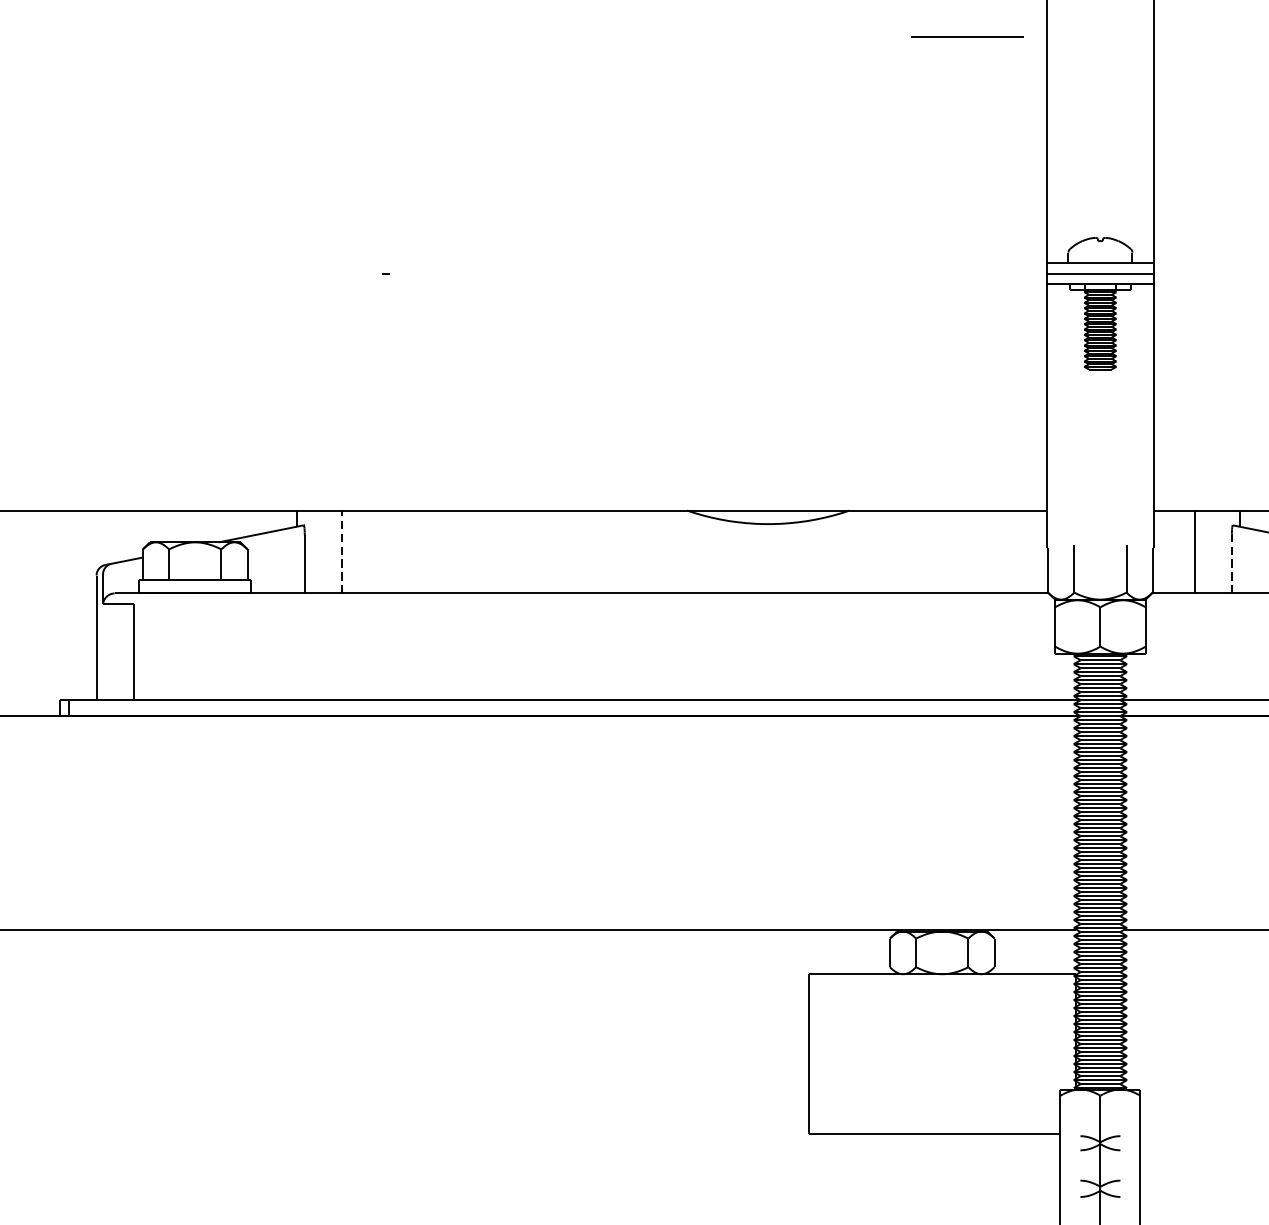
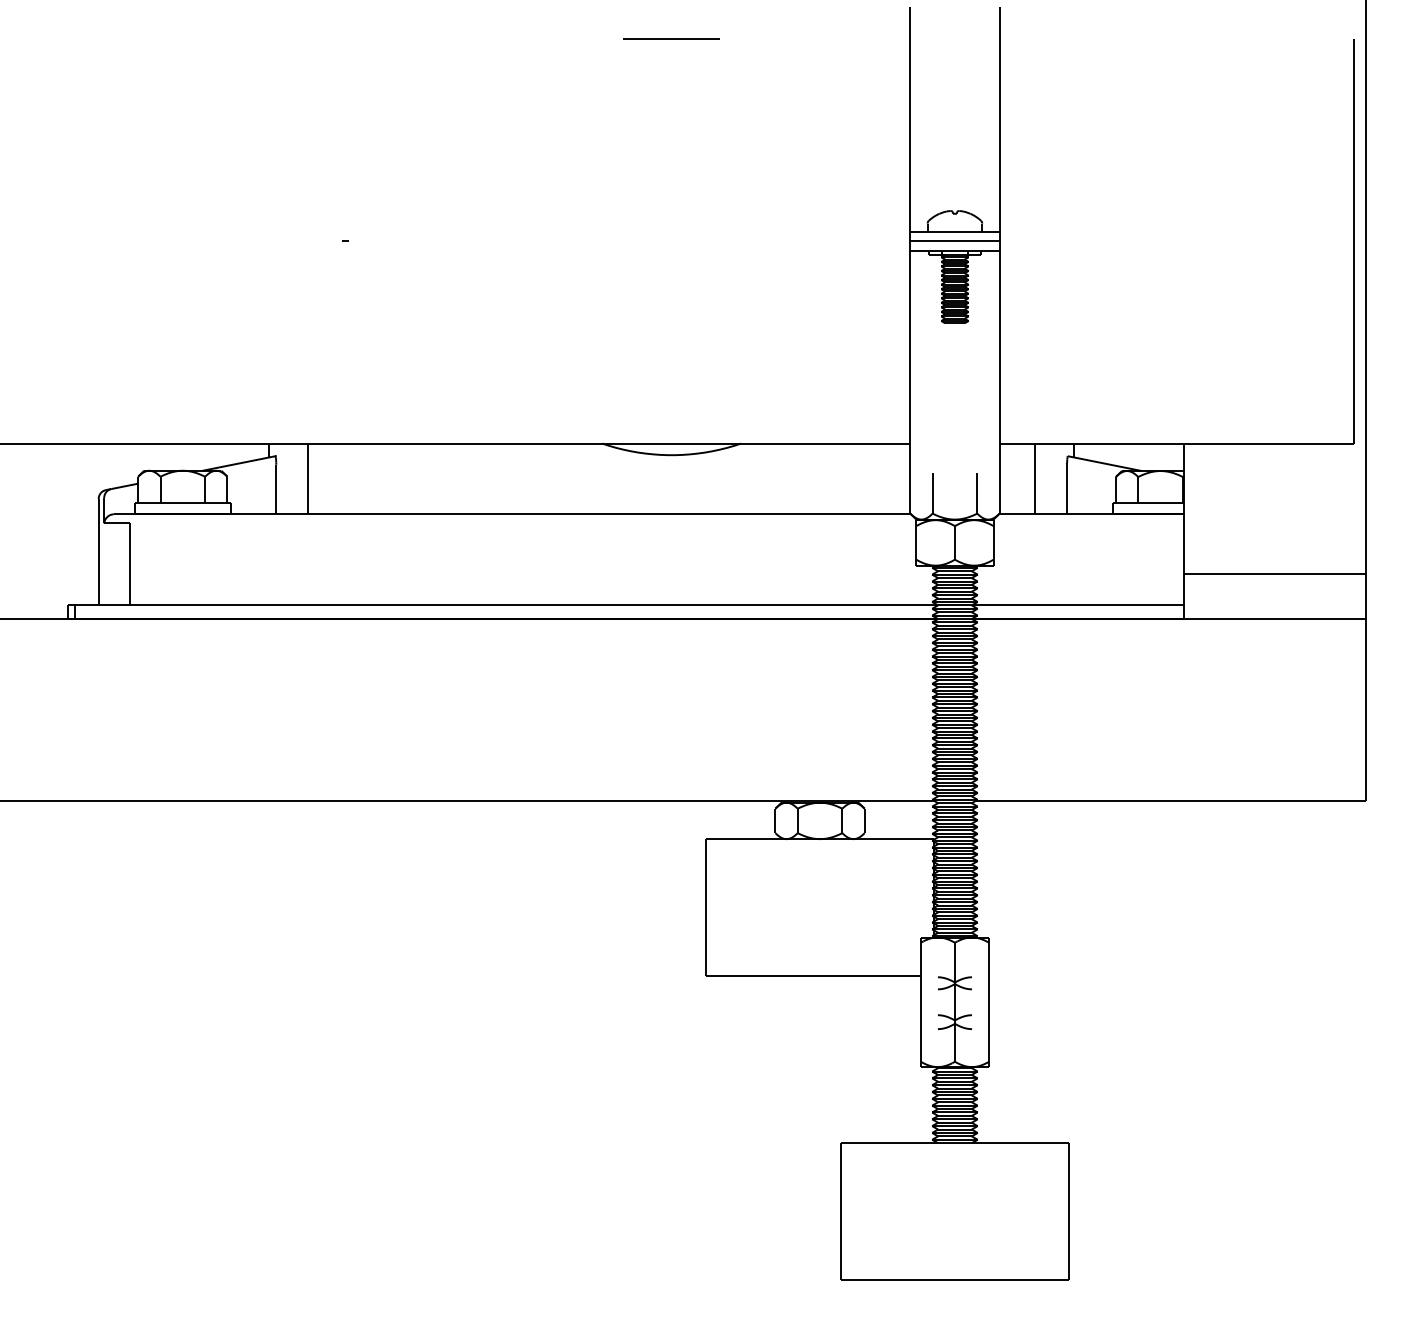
line: (967, 35) -> (671, 38), moved
line: (341, 551) -> (307, 478), dashed -> solid
line: (1232, 564) -> (1067, 489), dashed -> solid

